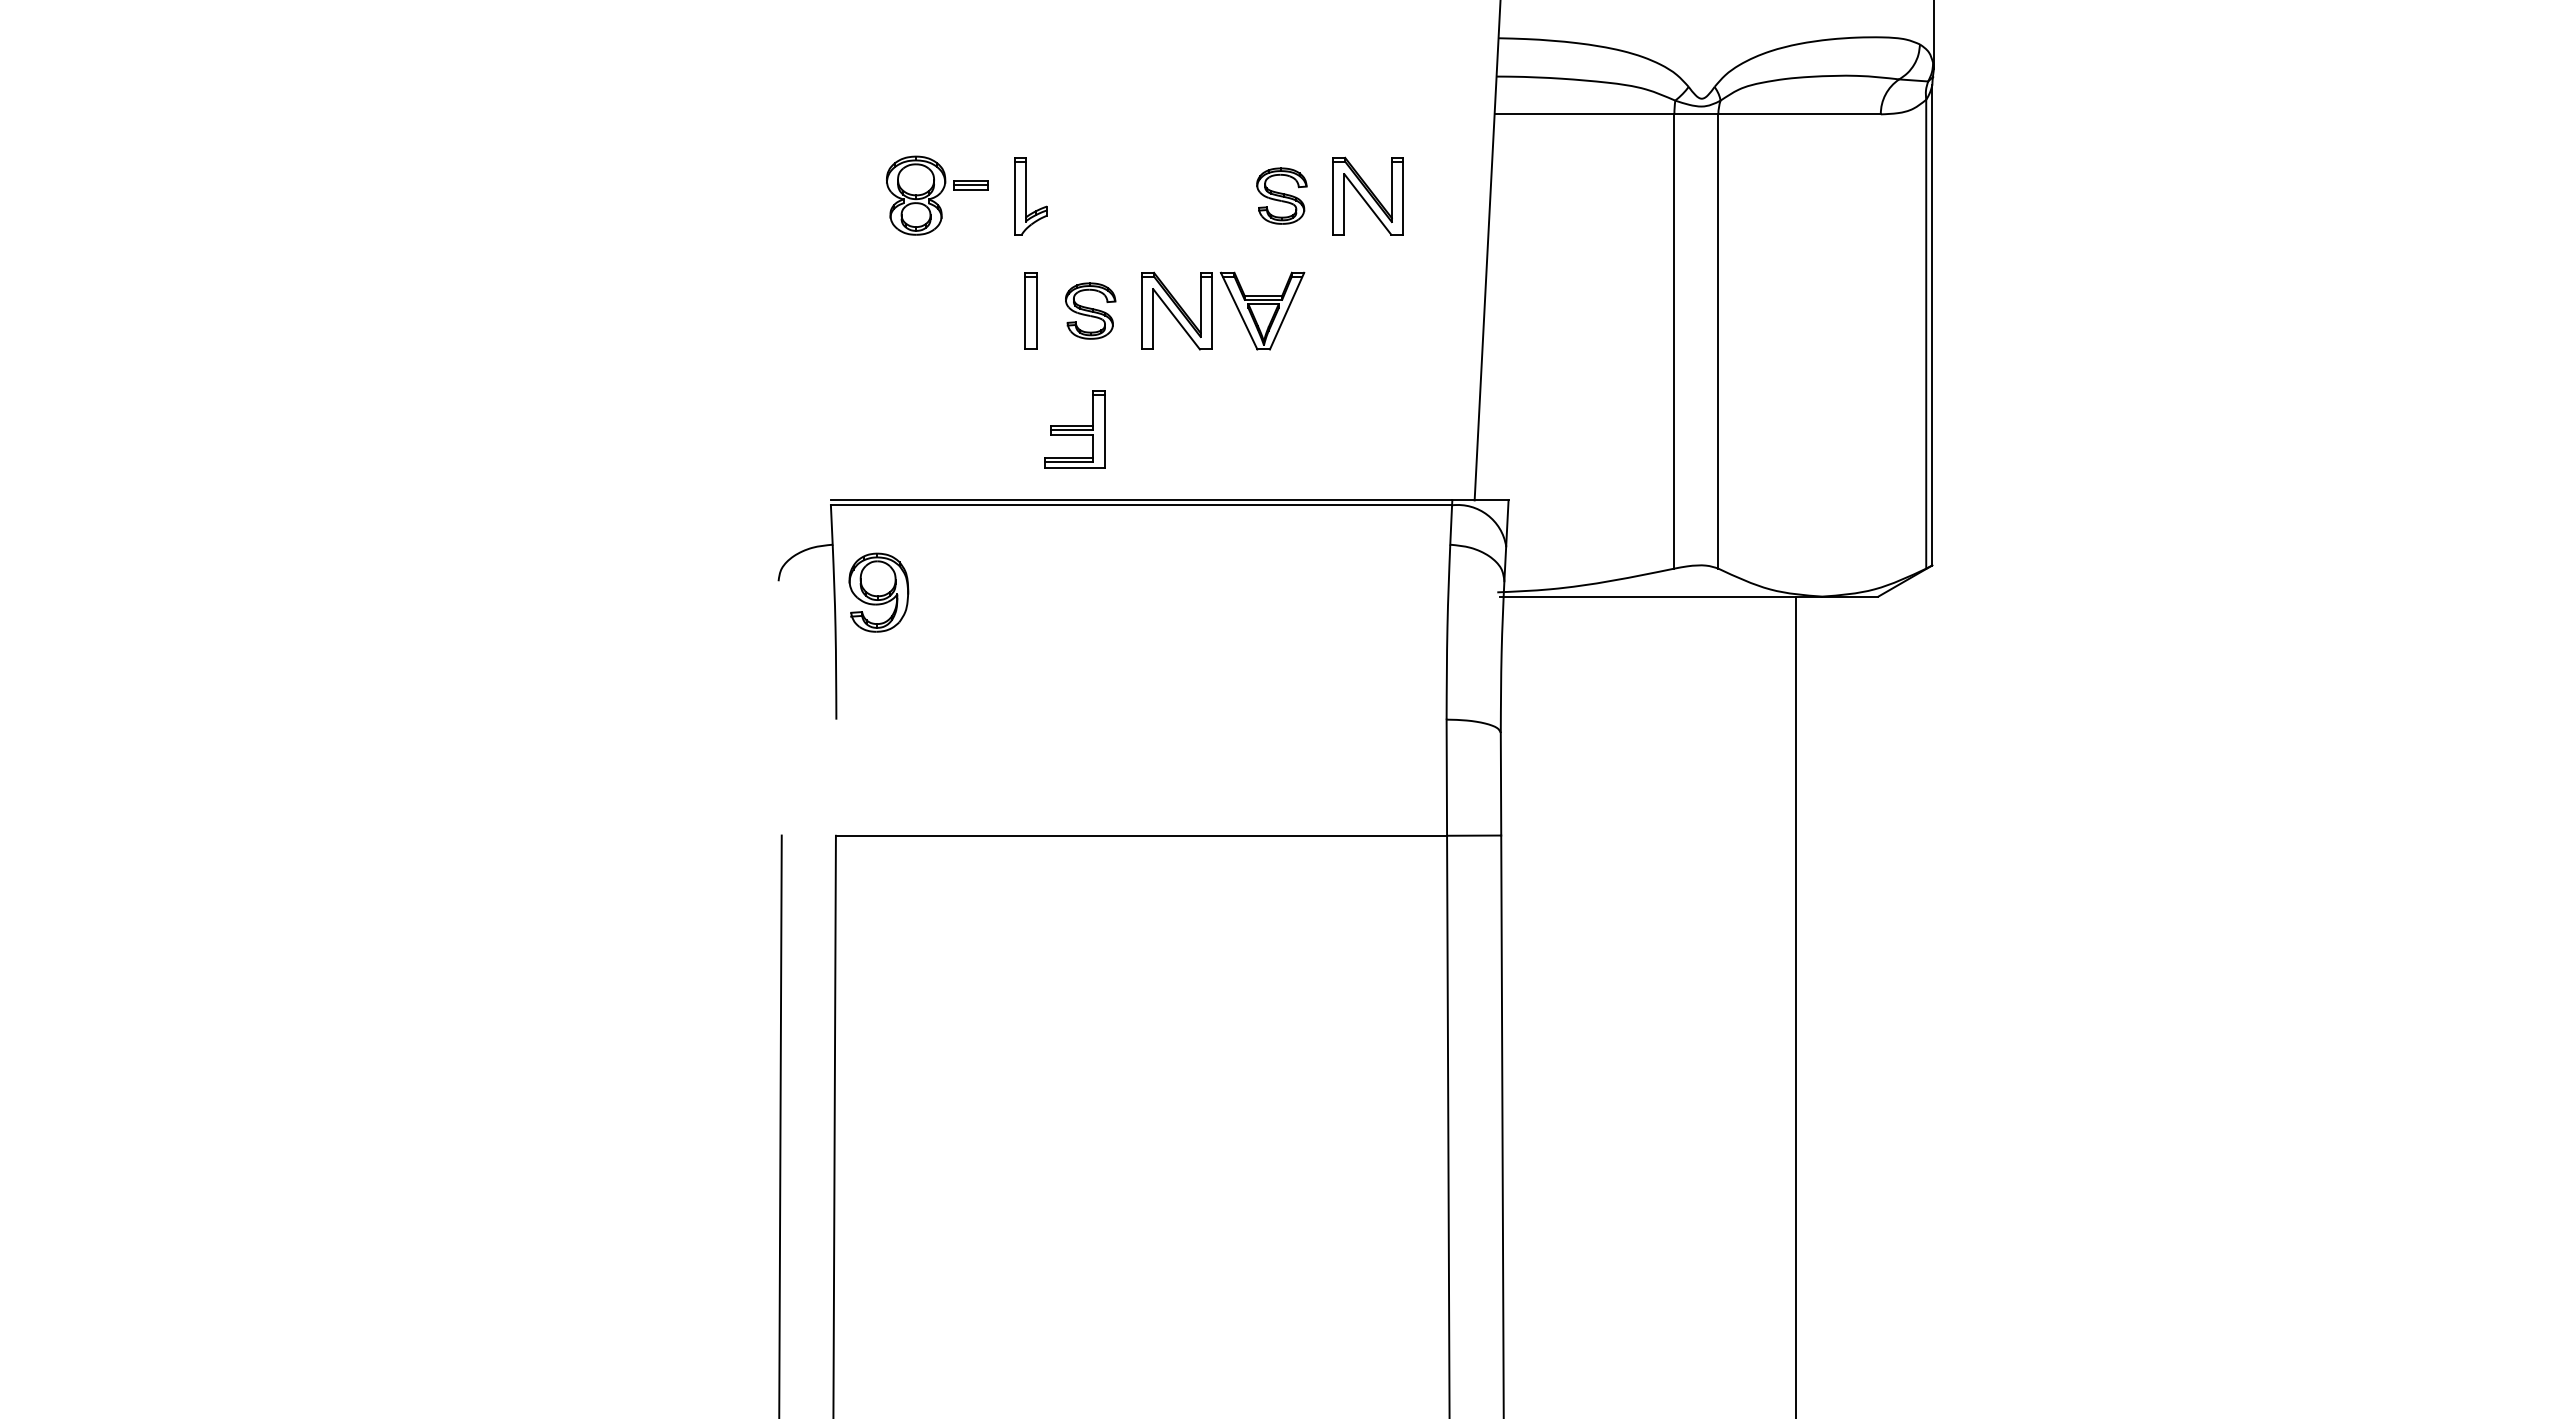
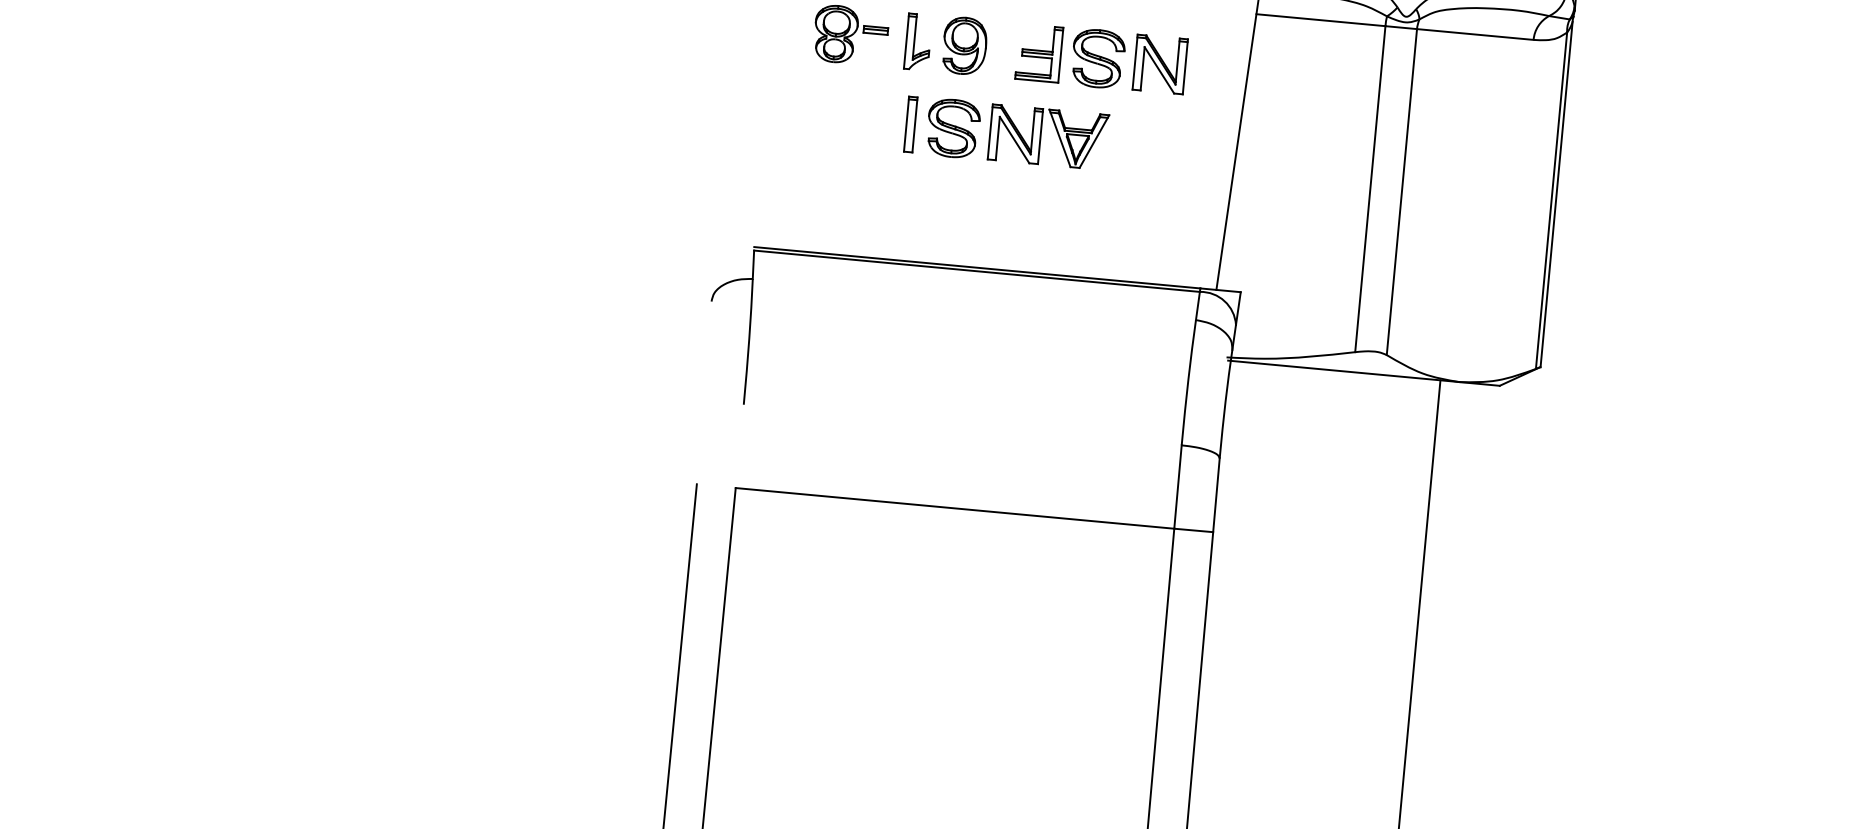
part: (1281, 195) -> (1098, 58), size x1.43
part: (1090, 310) -> (953, 128), size x1.43
part: (1074, 429) -> (1039, 53), moved
part: (878, 592) -> (964, 45), moved

